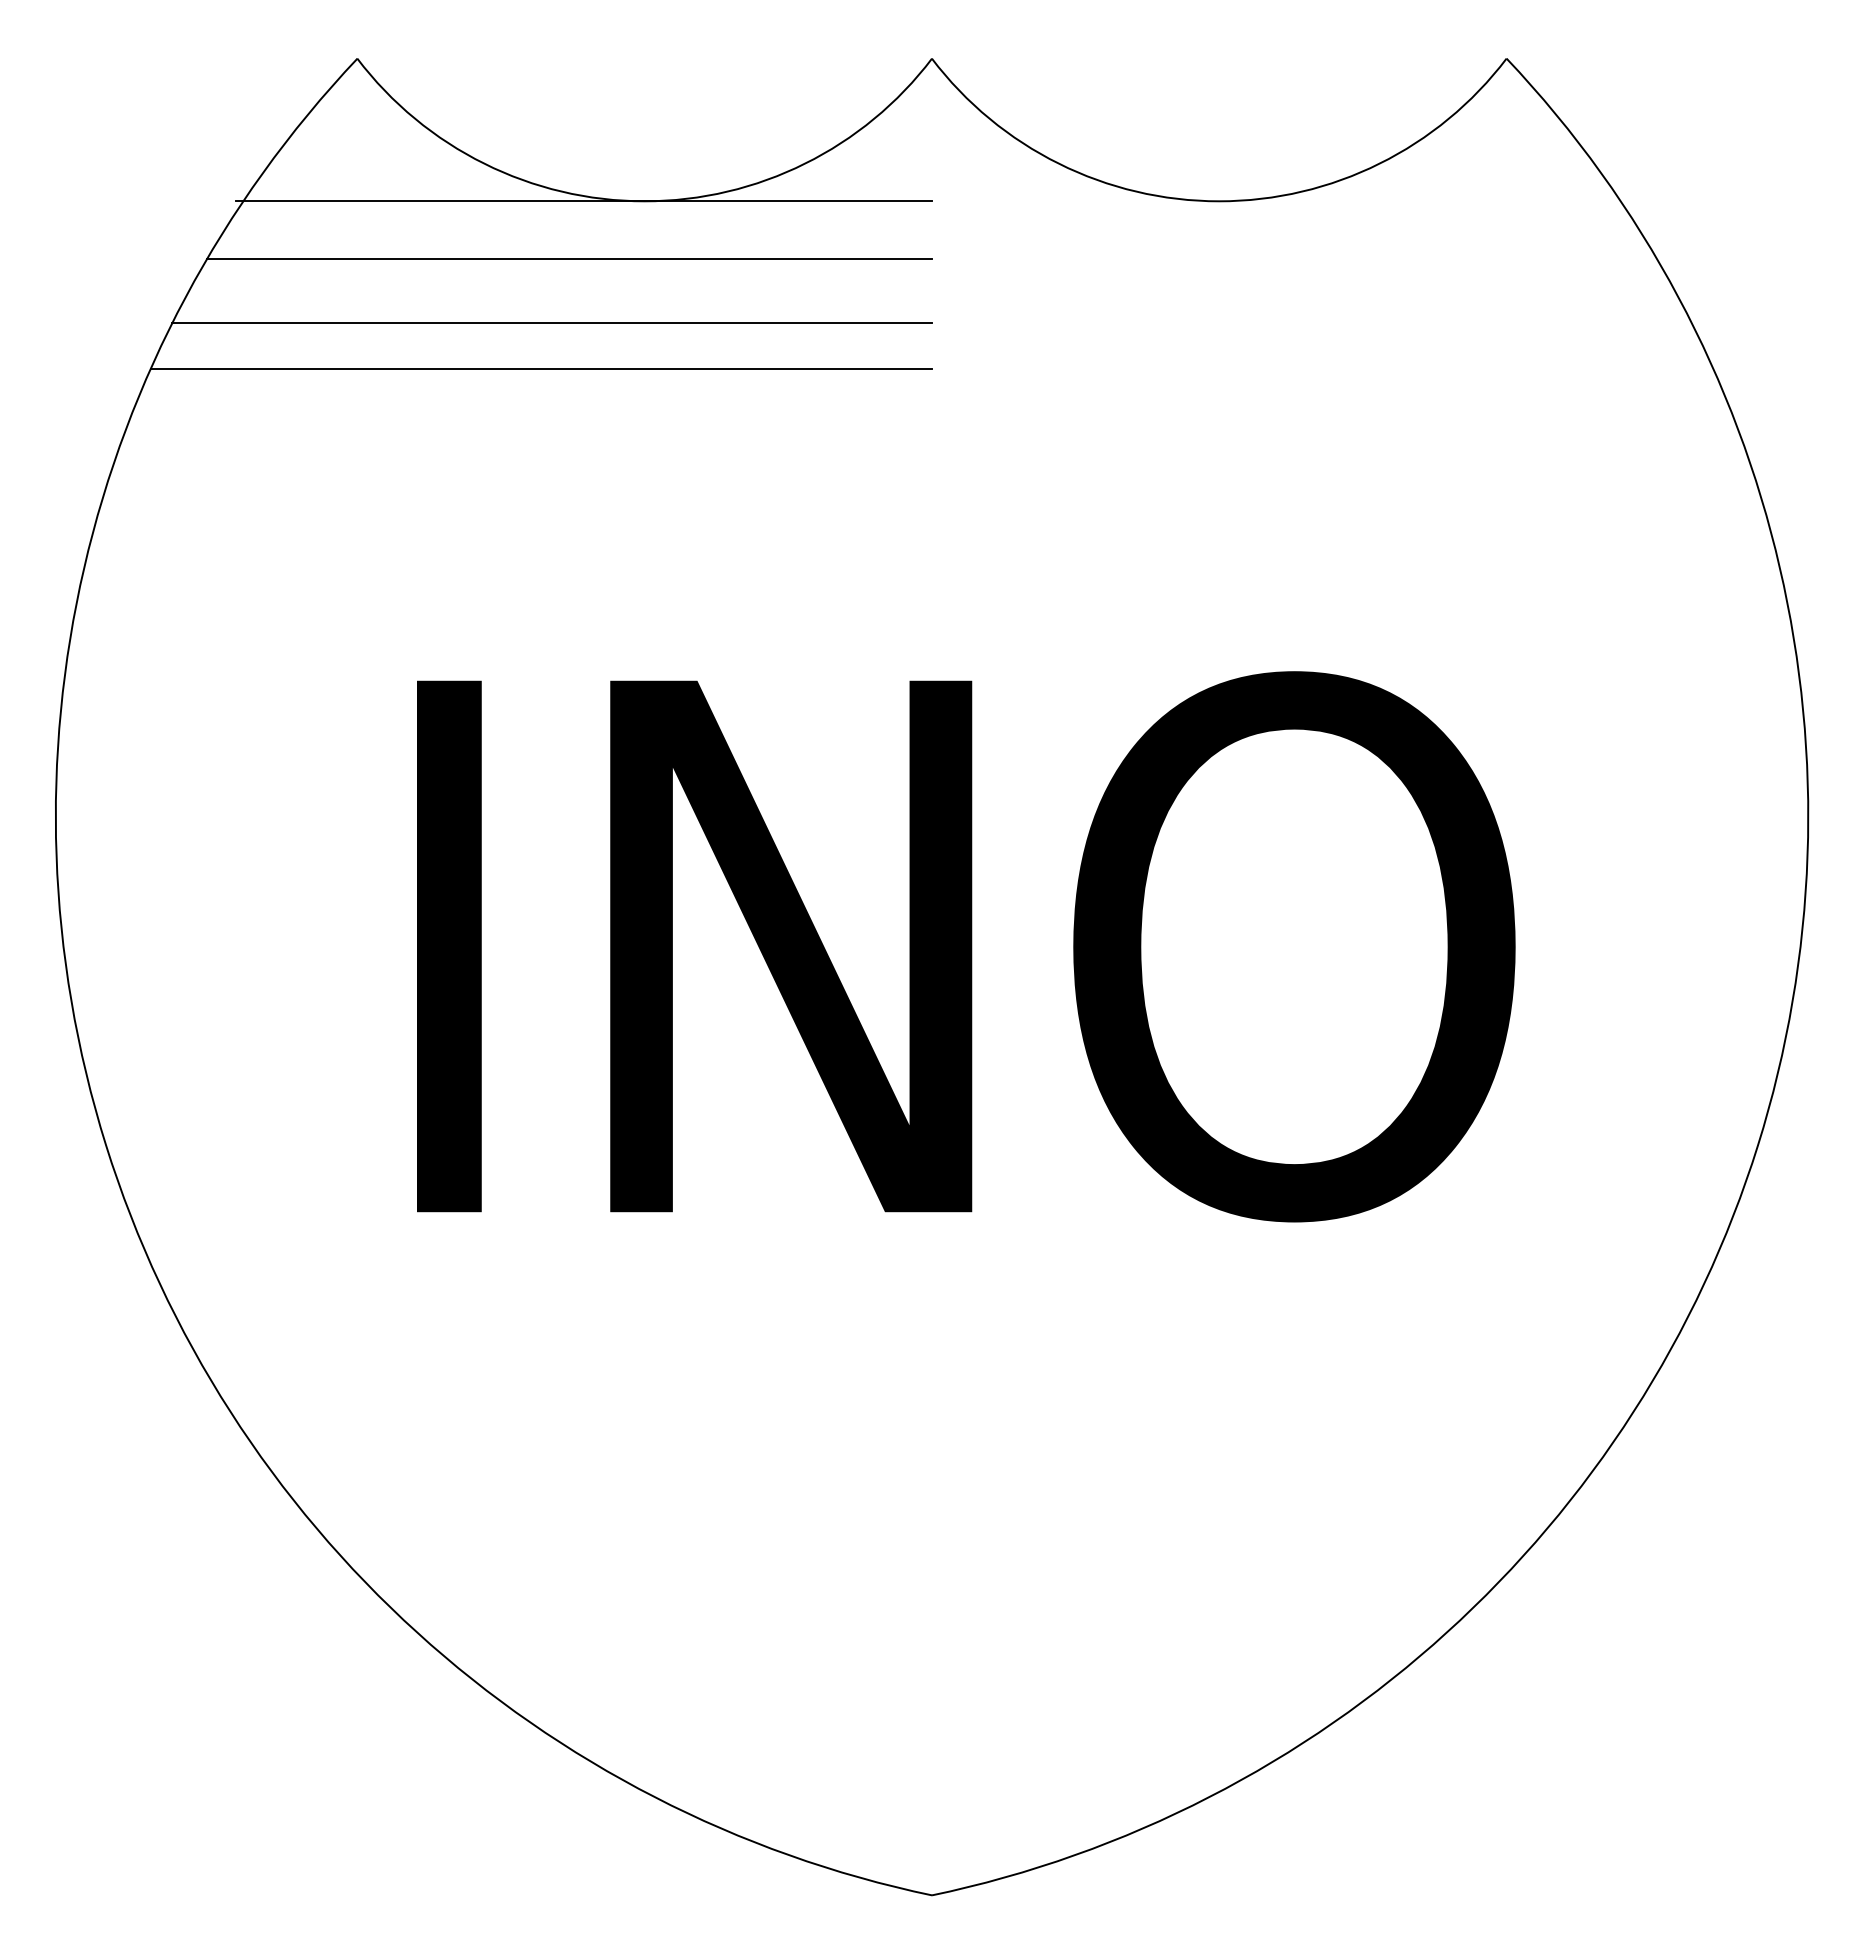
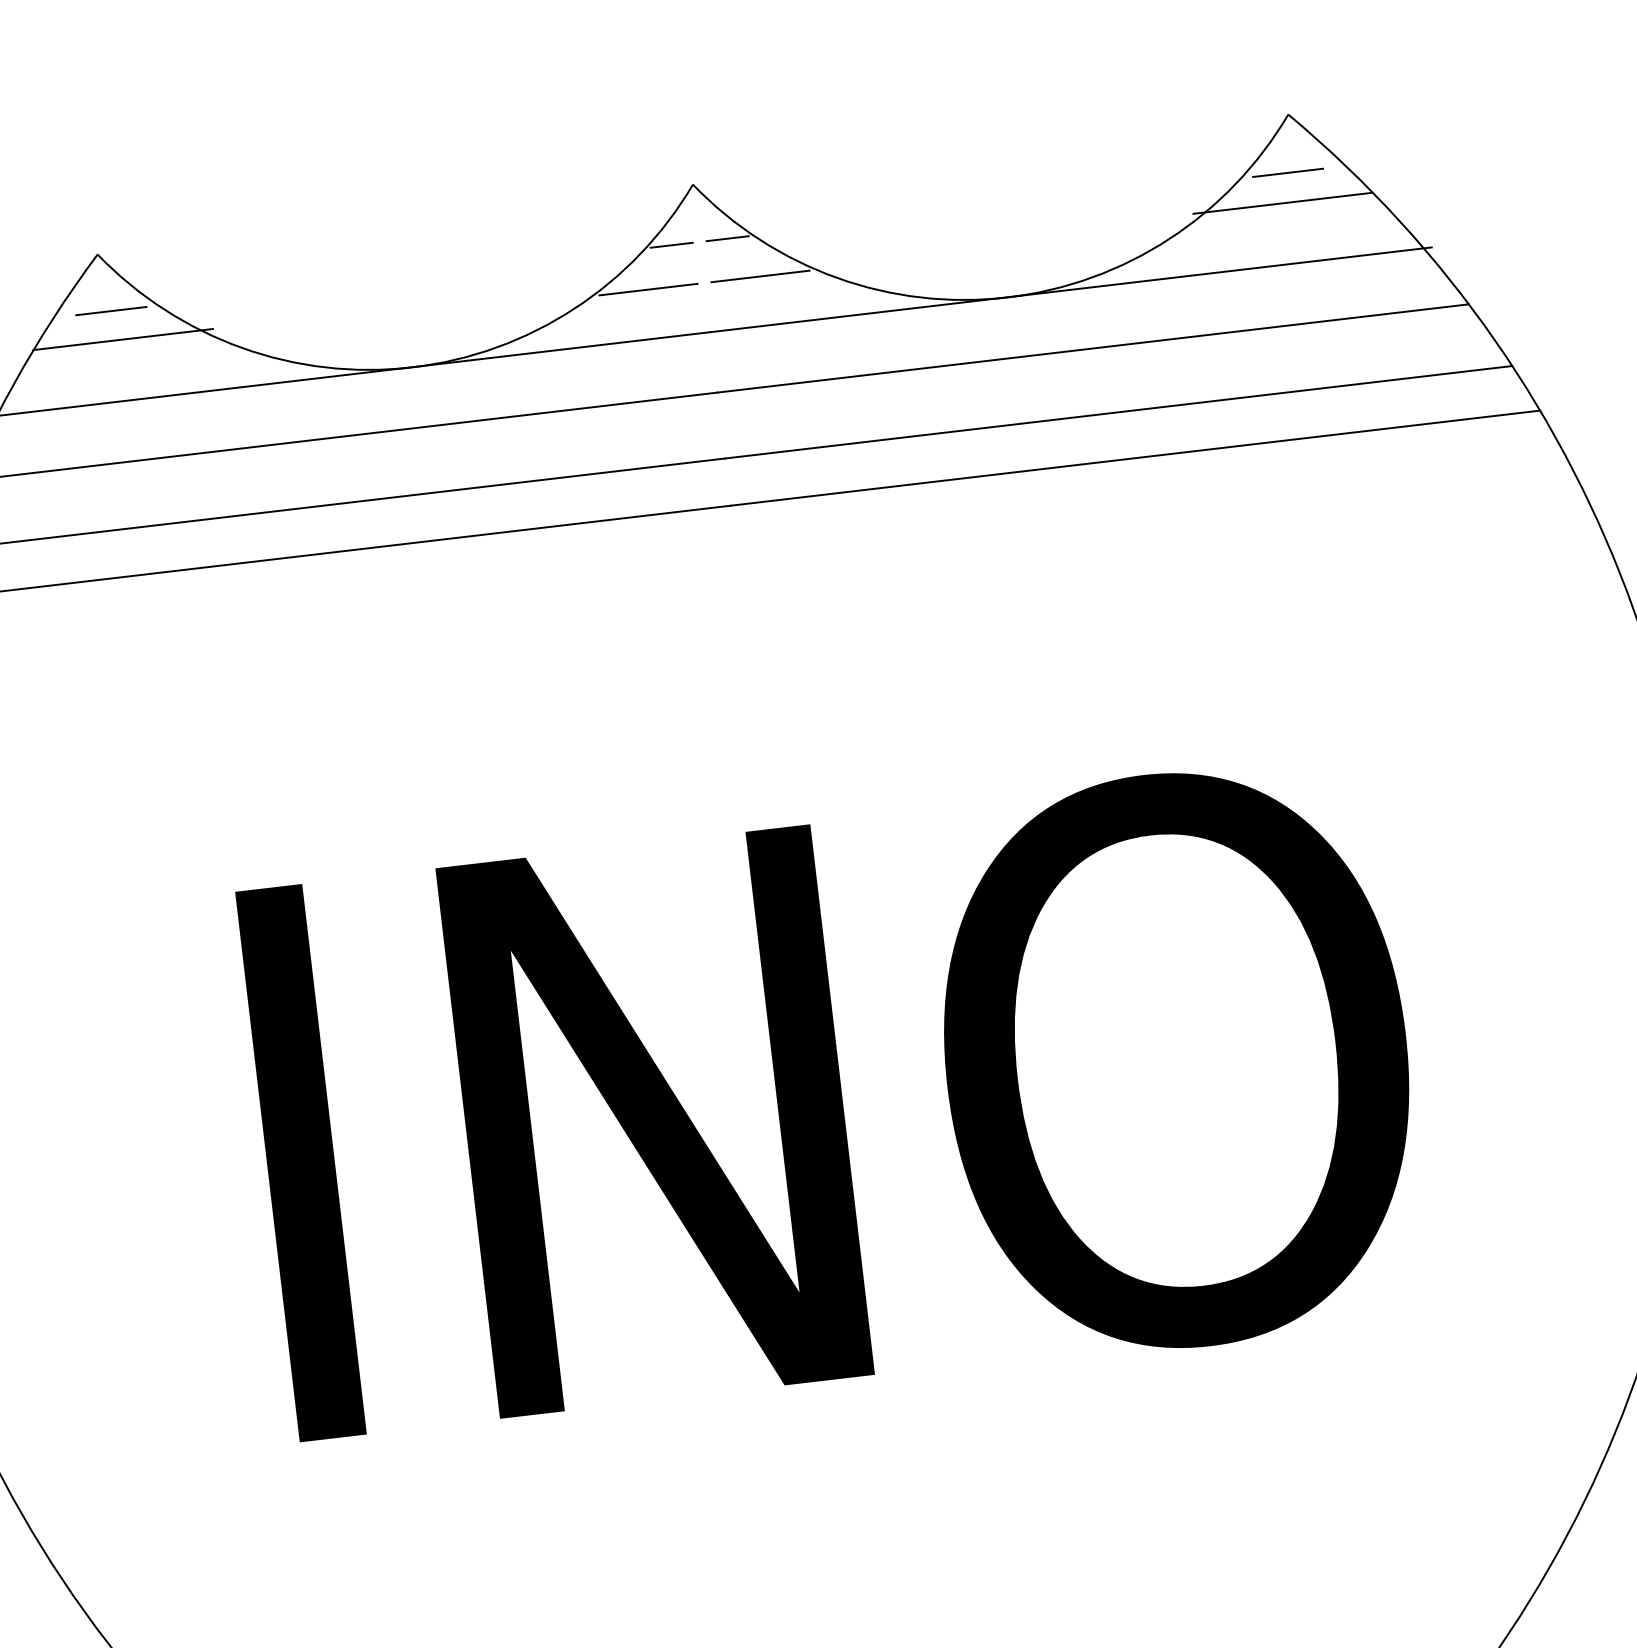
line: (363, 114) -> (110, 311), added
line: (904, 114) -> (671, 245), added
line: (958, 114) -> (727, 239), added
line: (1499, 114) -> (1287, 173), added
line: (371, 142) -> (122, 339), added
line: (1491, 142) -> (1282, 203), added
line: (877, 153) -> (648, 289), added
line: (985, 153) -> (759, 276), added
line: (1280, 201) -> (1071, 290), added
line: (1294, 259) -> (1092, 348), added
line: (1311, 323) -> (1118, 412), added
line: (1322, 368) -> (1135, 458), added

